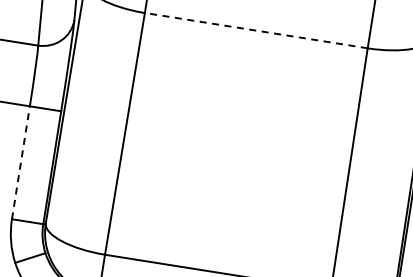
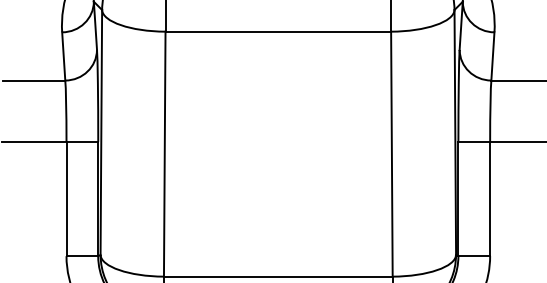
line: (256, 30) -> (278, 31), dashed -> solid
line: (20, 162) -> (66, 198), dashed -> solid

